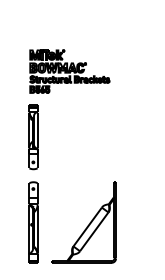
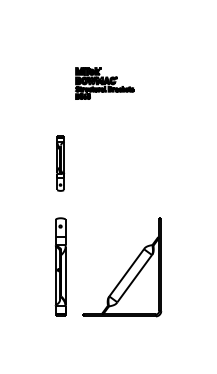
part: (69, 71) -> (104, 83), size x0.6
part: (33, 137) -> (60, 163), size x0.7

